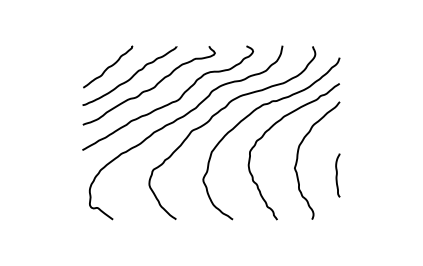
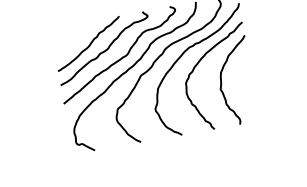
curve: (108, 66) -> (71, 39), removed
curve: (337, 175) -> (252, 89), removed

